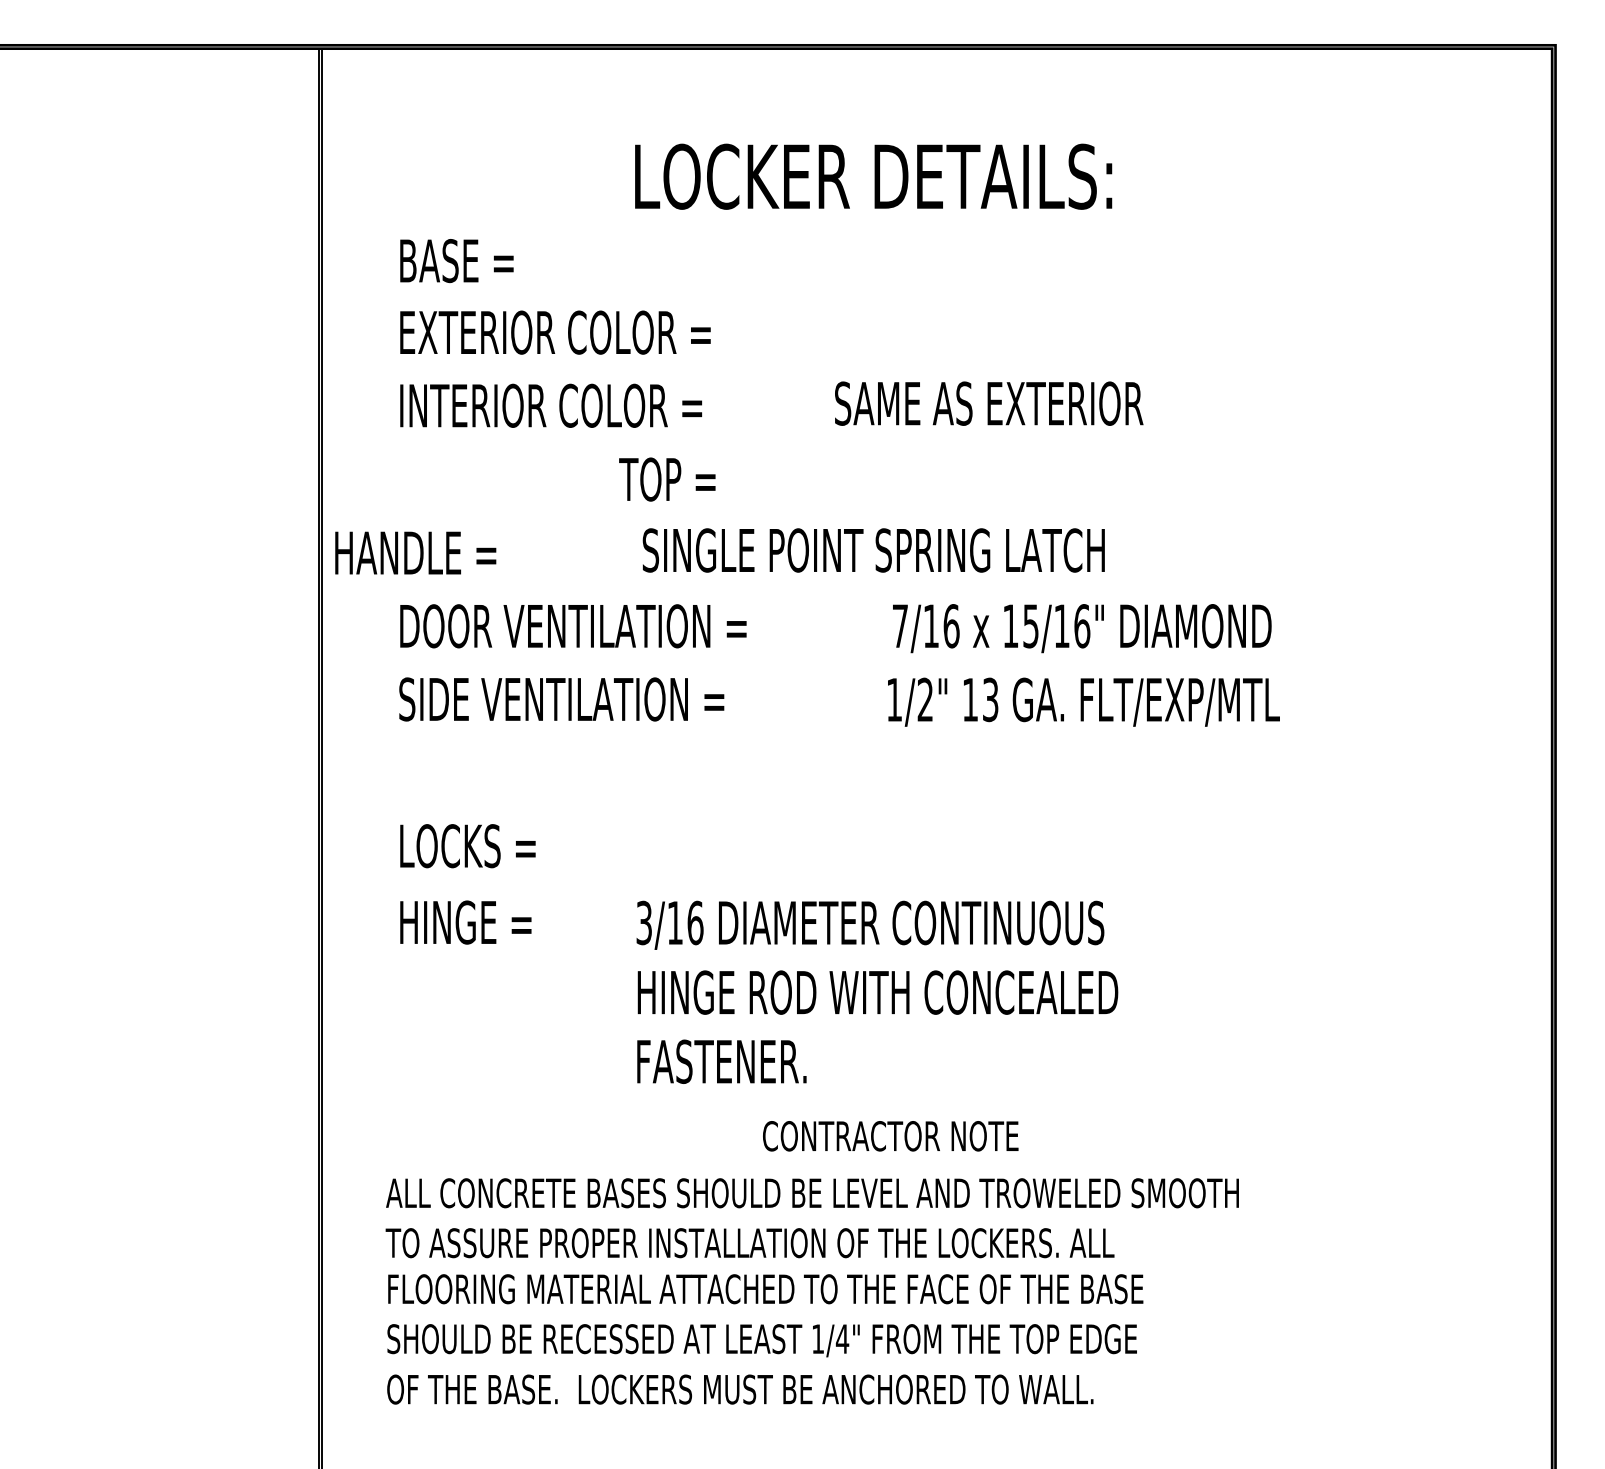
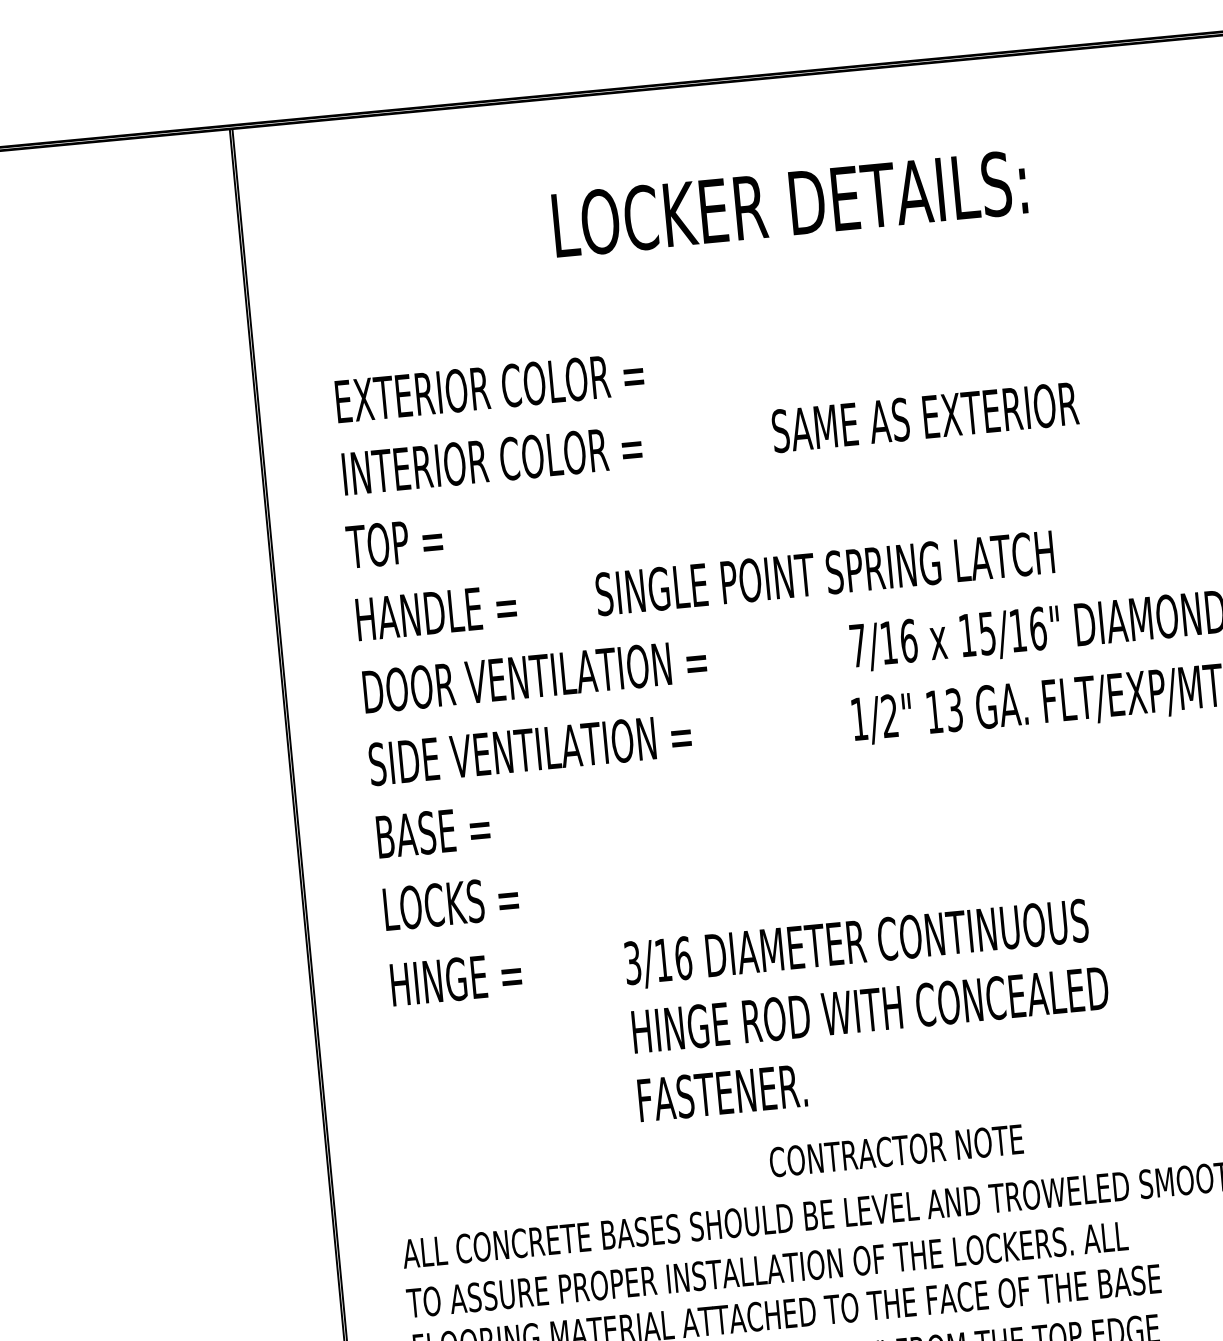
text: (456, 261) -> (433, 832), moved
text: (667, 479) -> (394, 543), moved
text: (415, 552) -> (436, 612), moved

